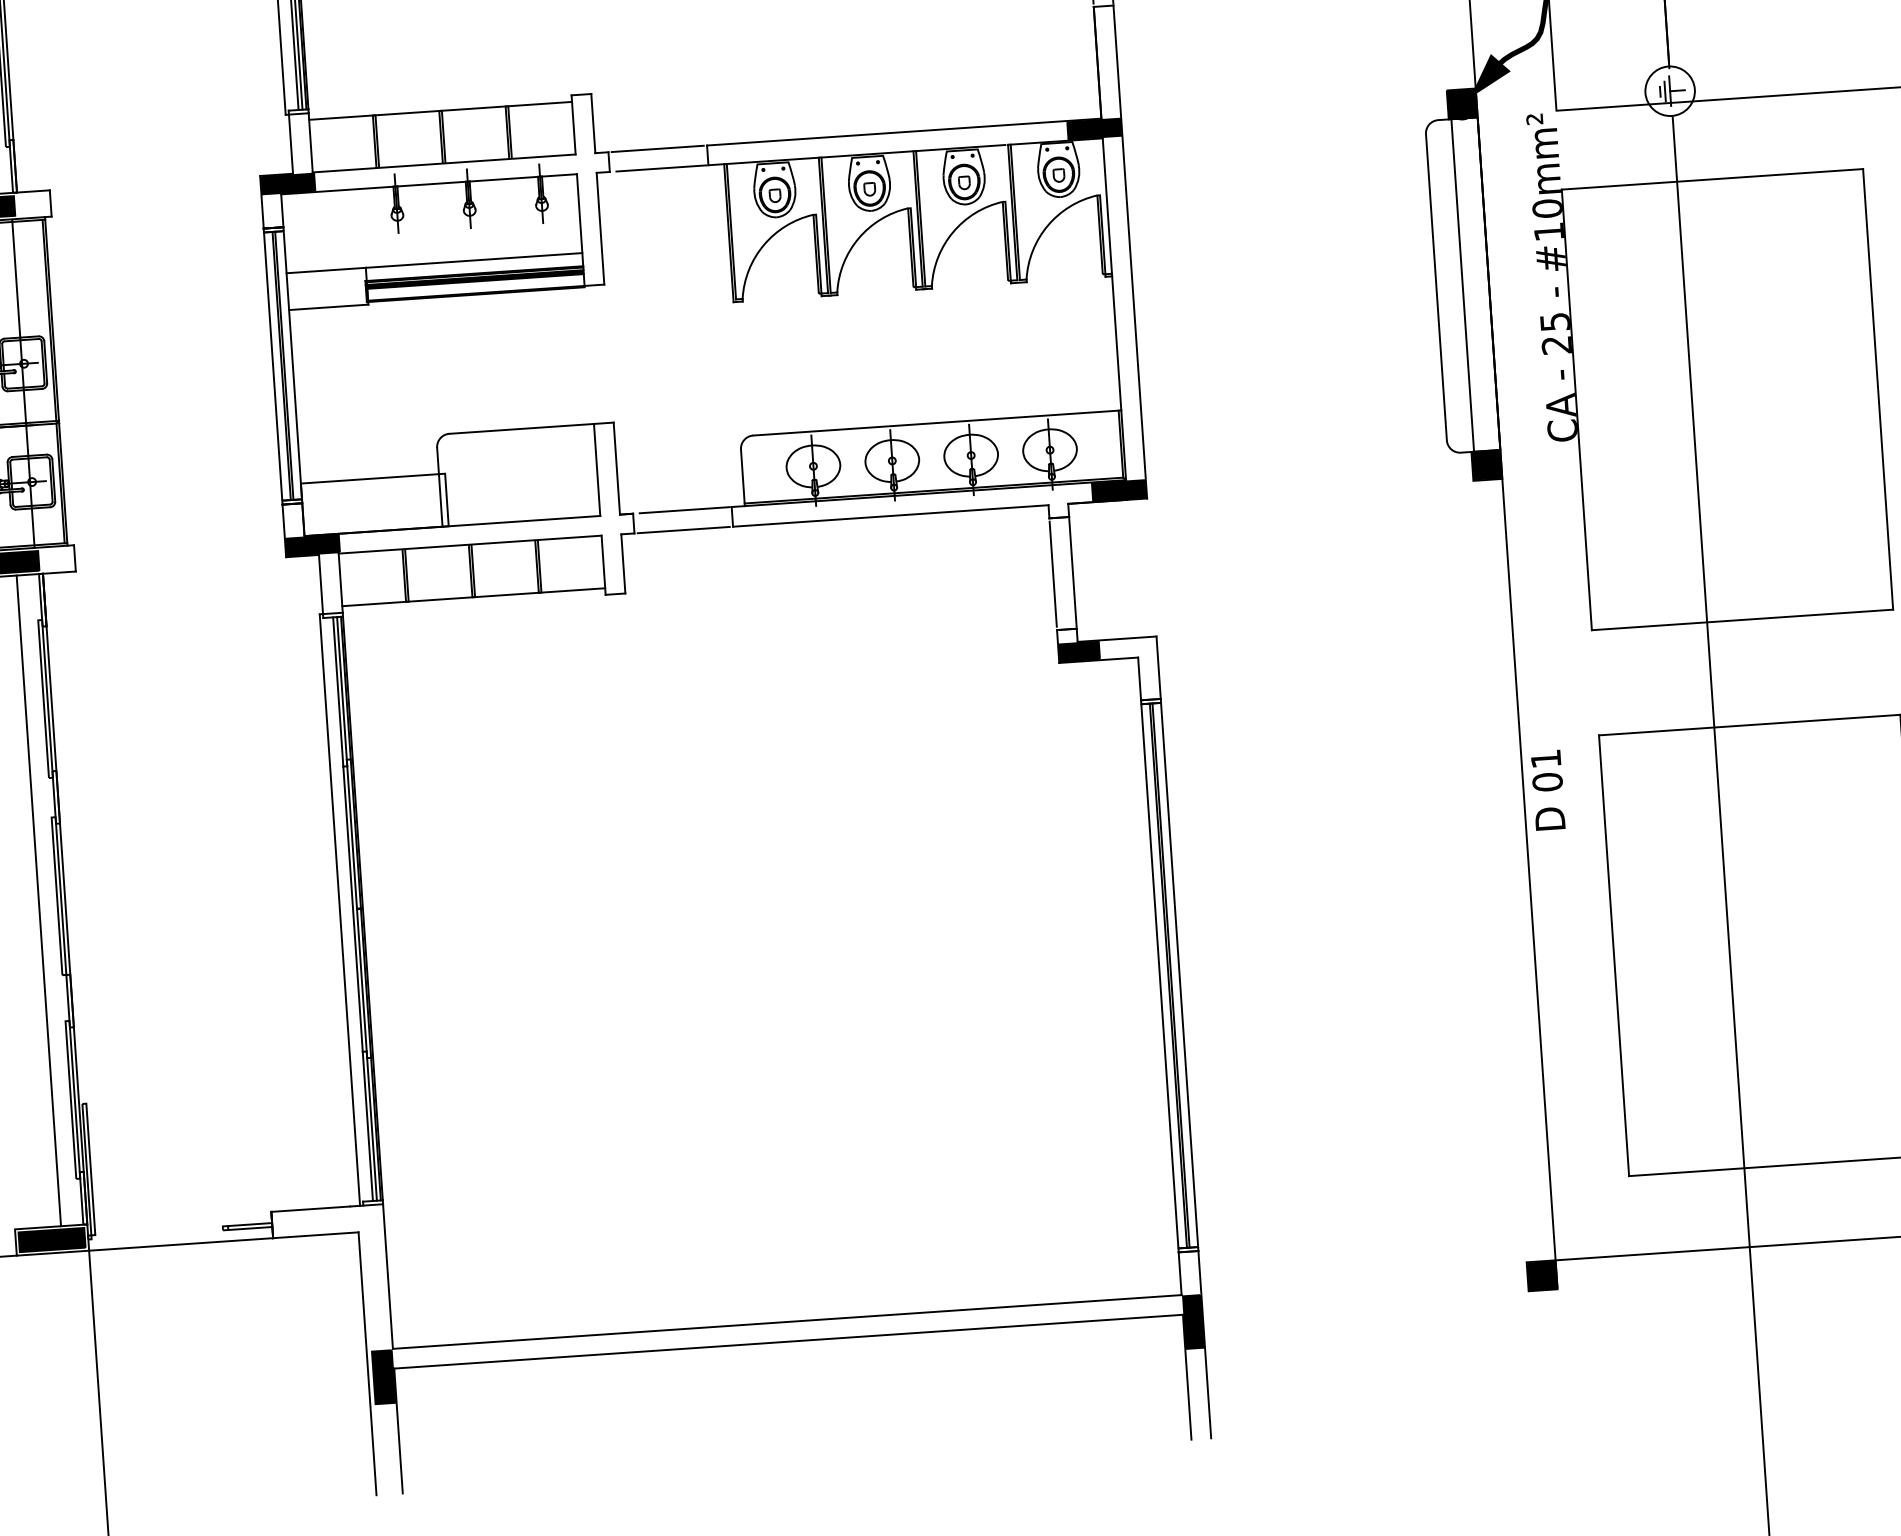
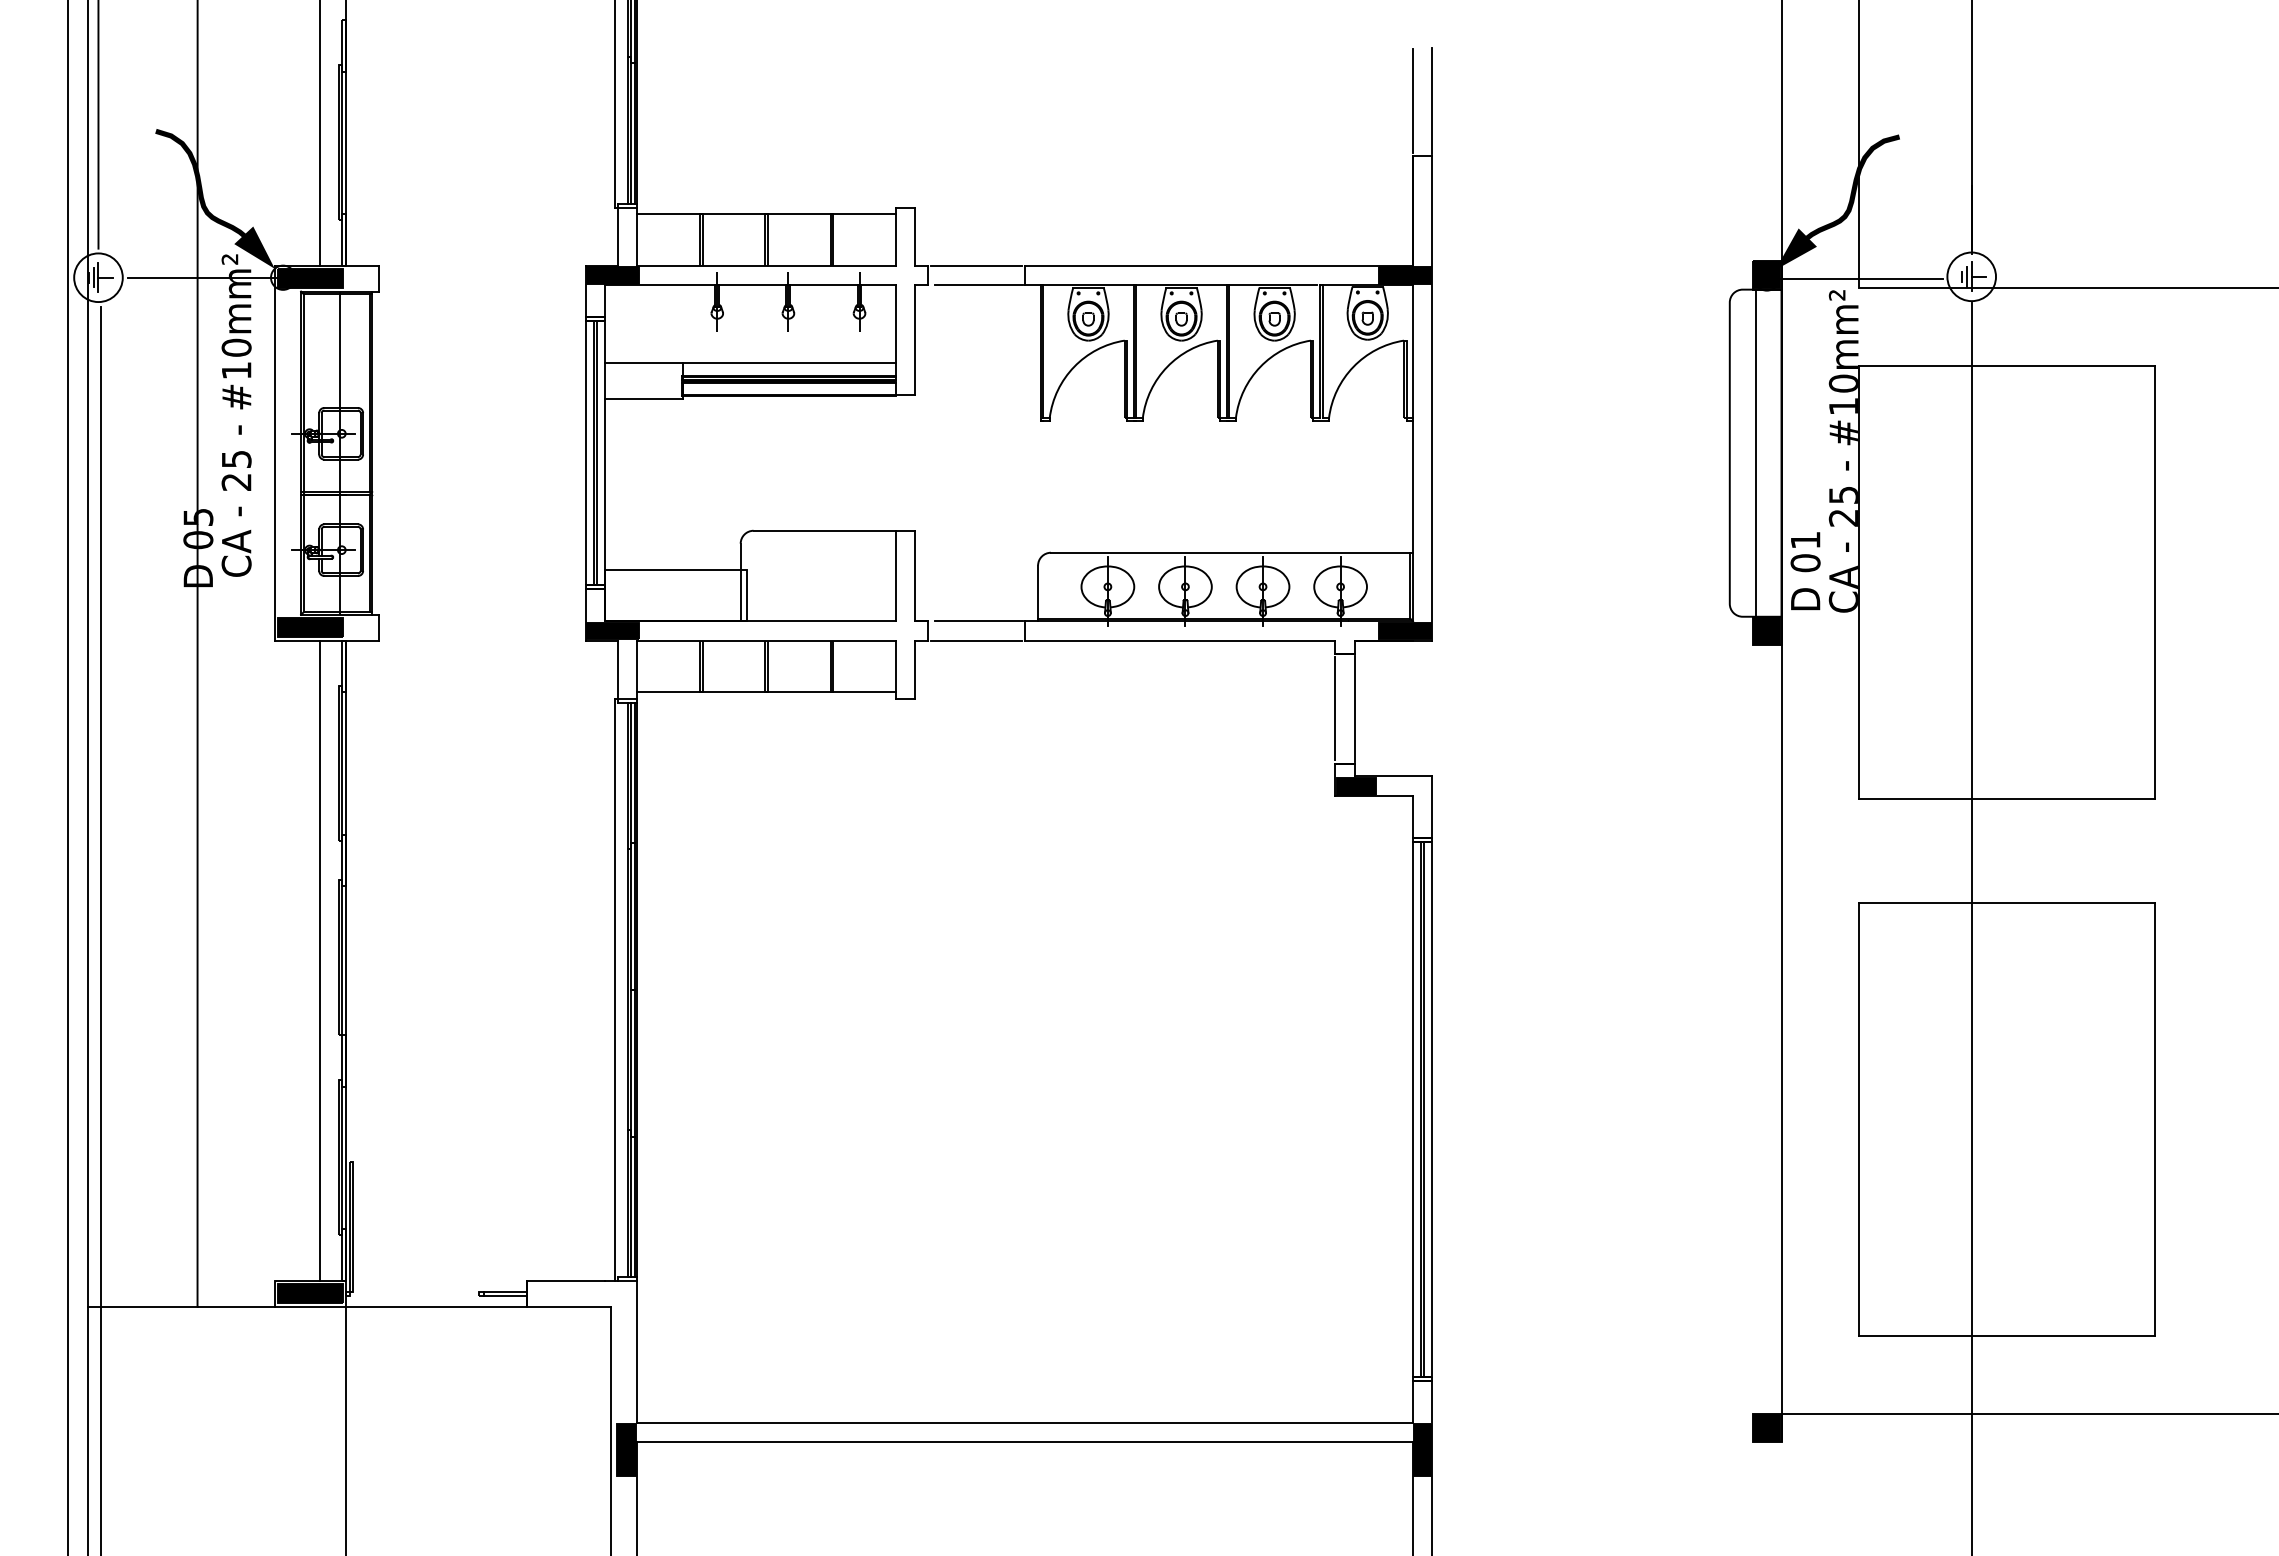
line: (1551, 101) -> (1854, 278), added
text: (1548, 790) -> (1805, 571), moved

